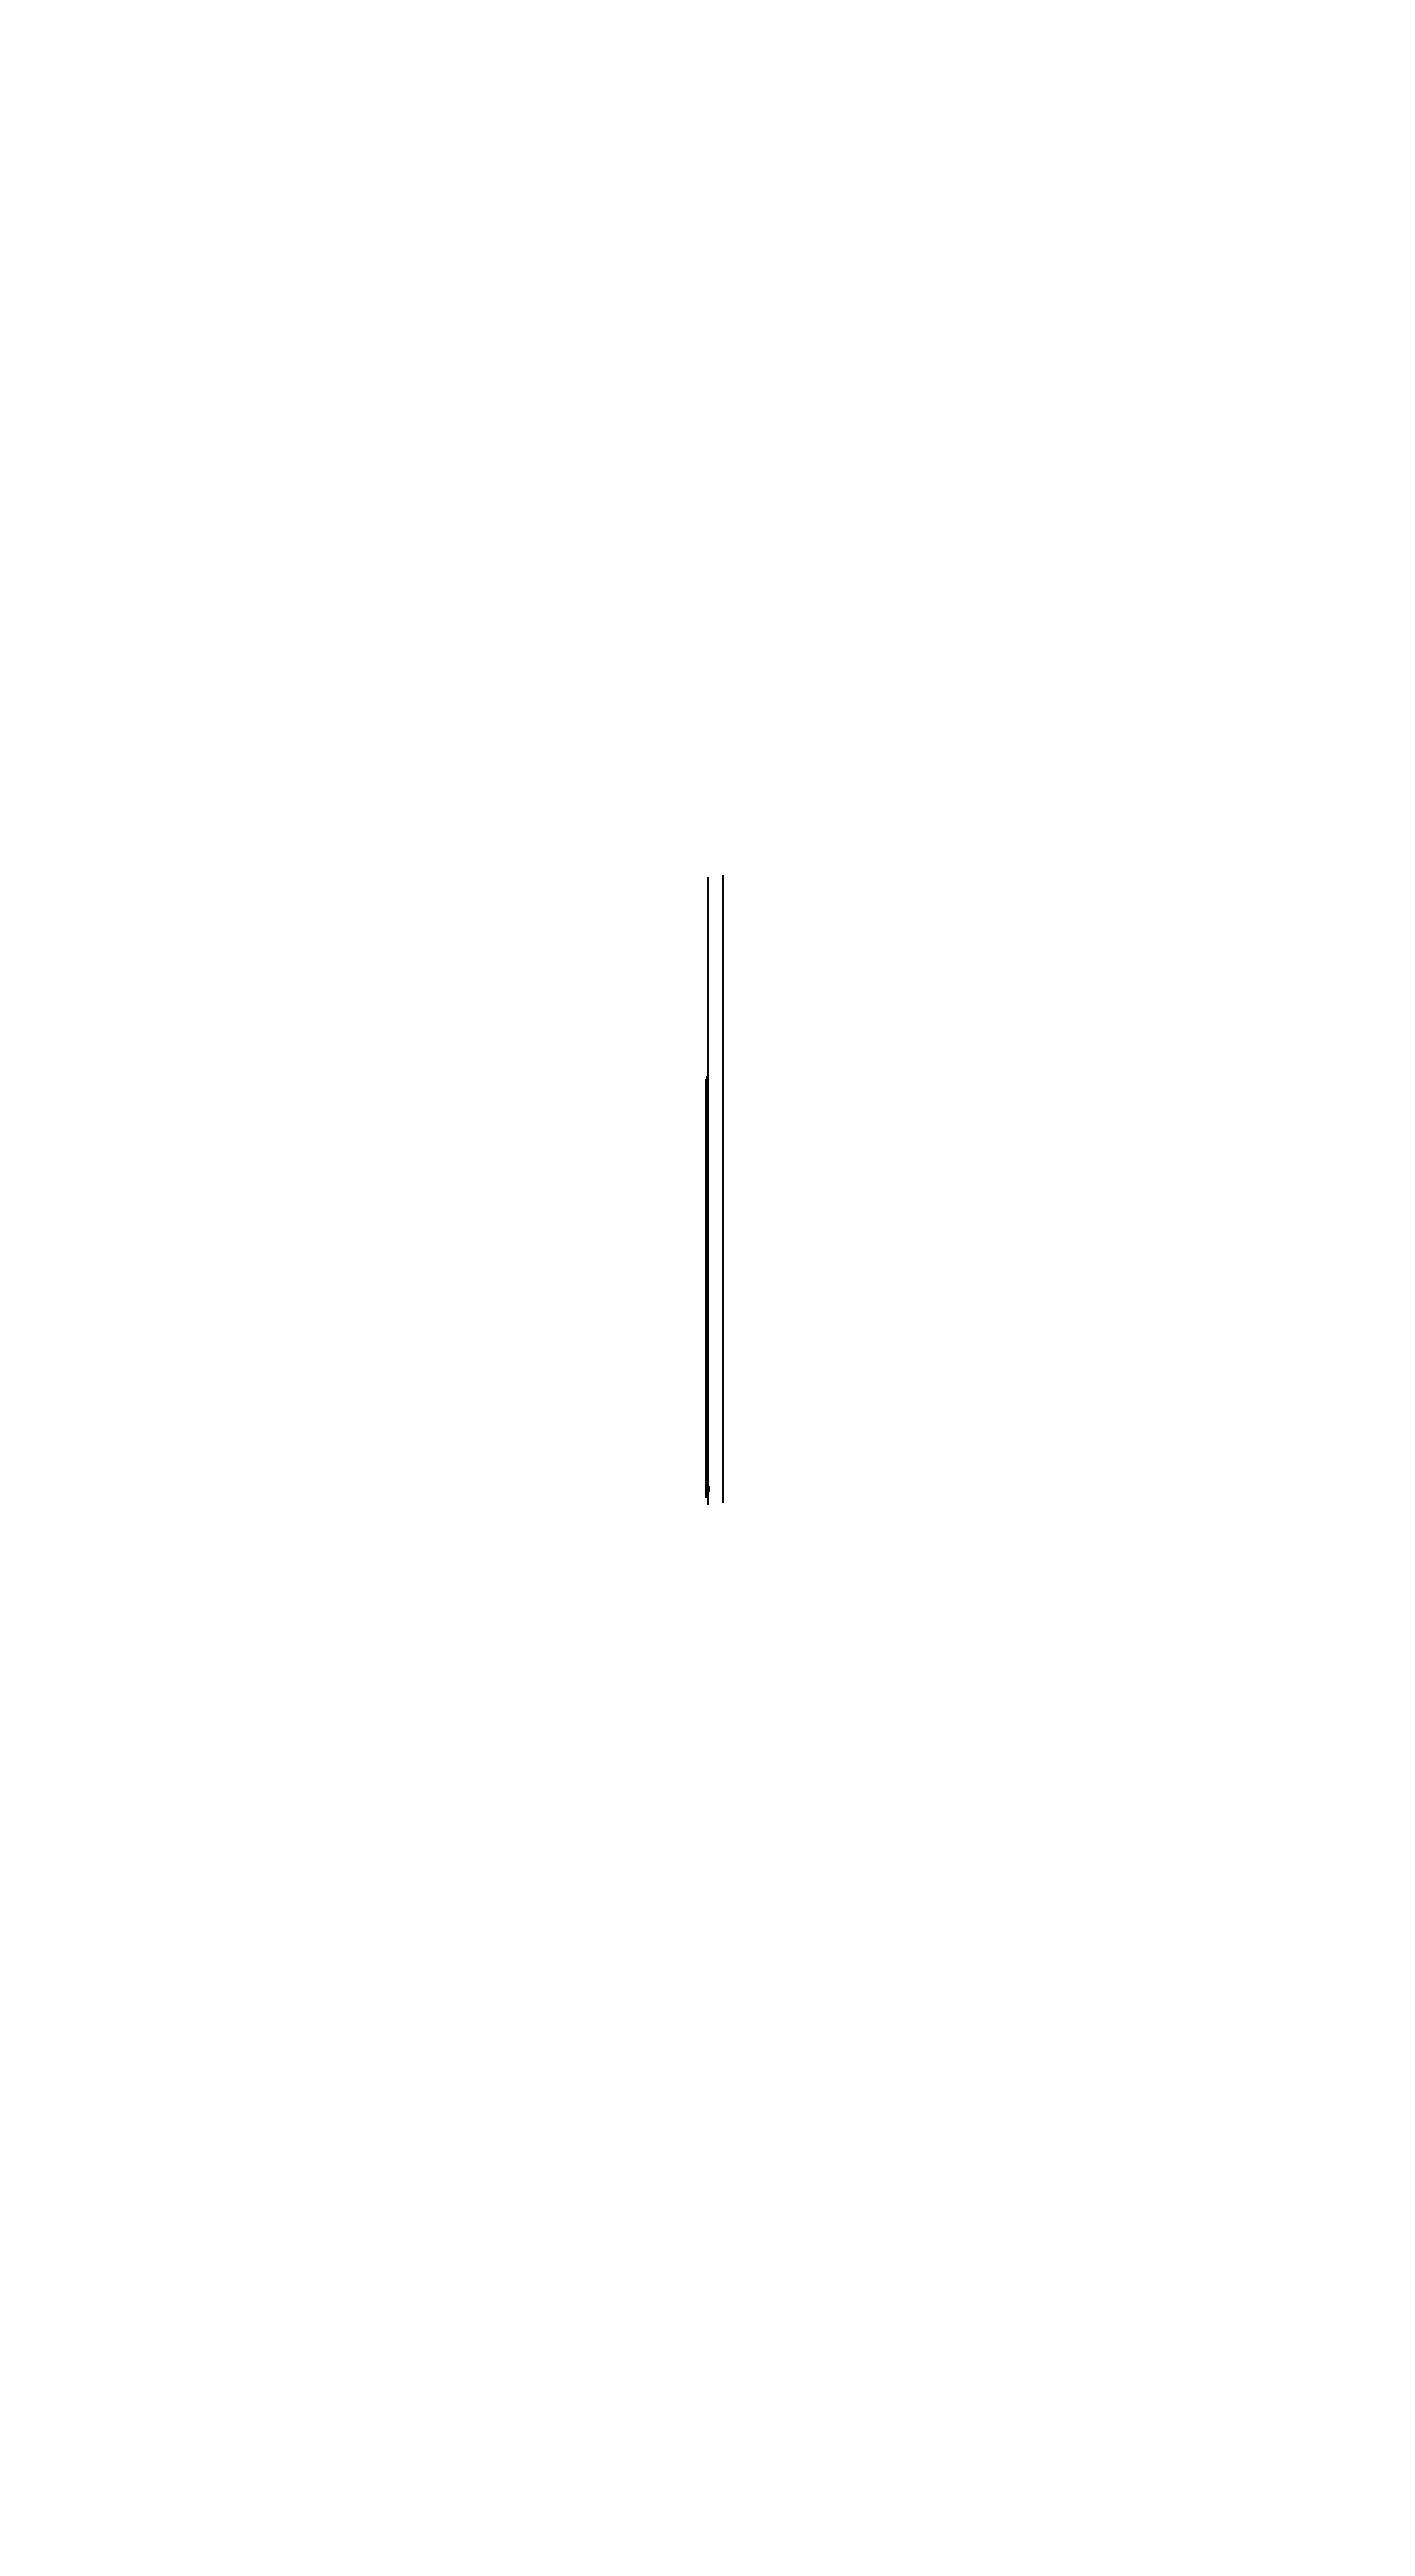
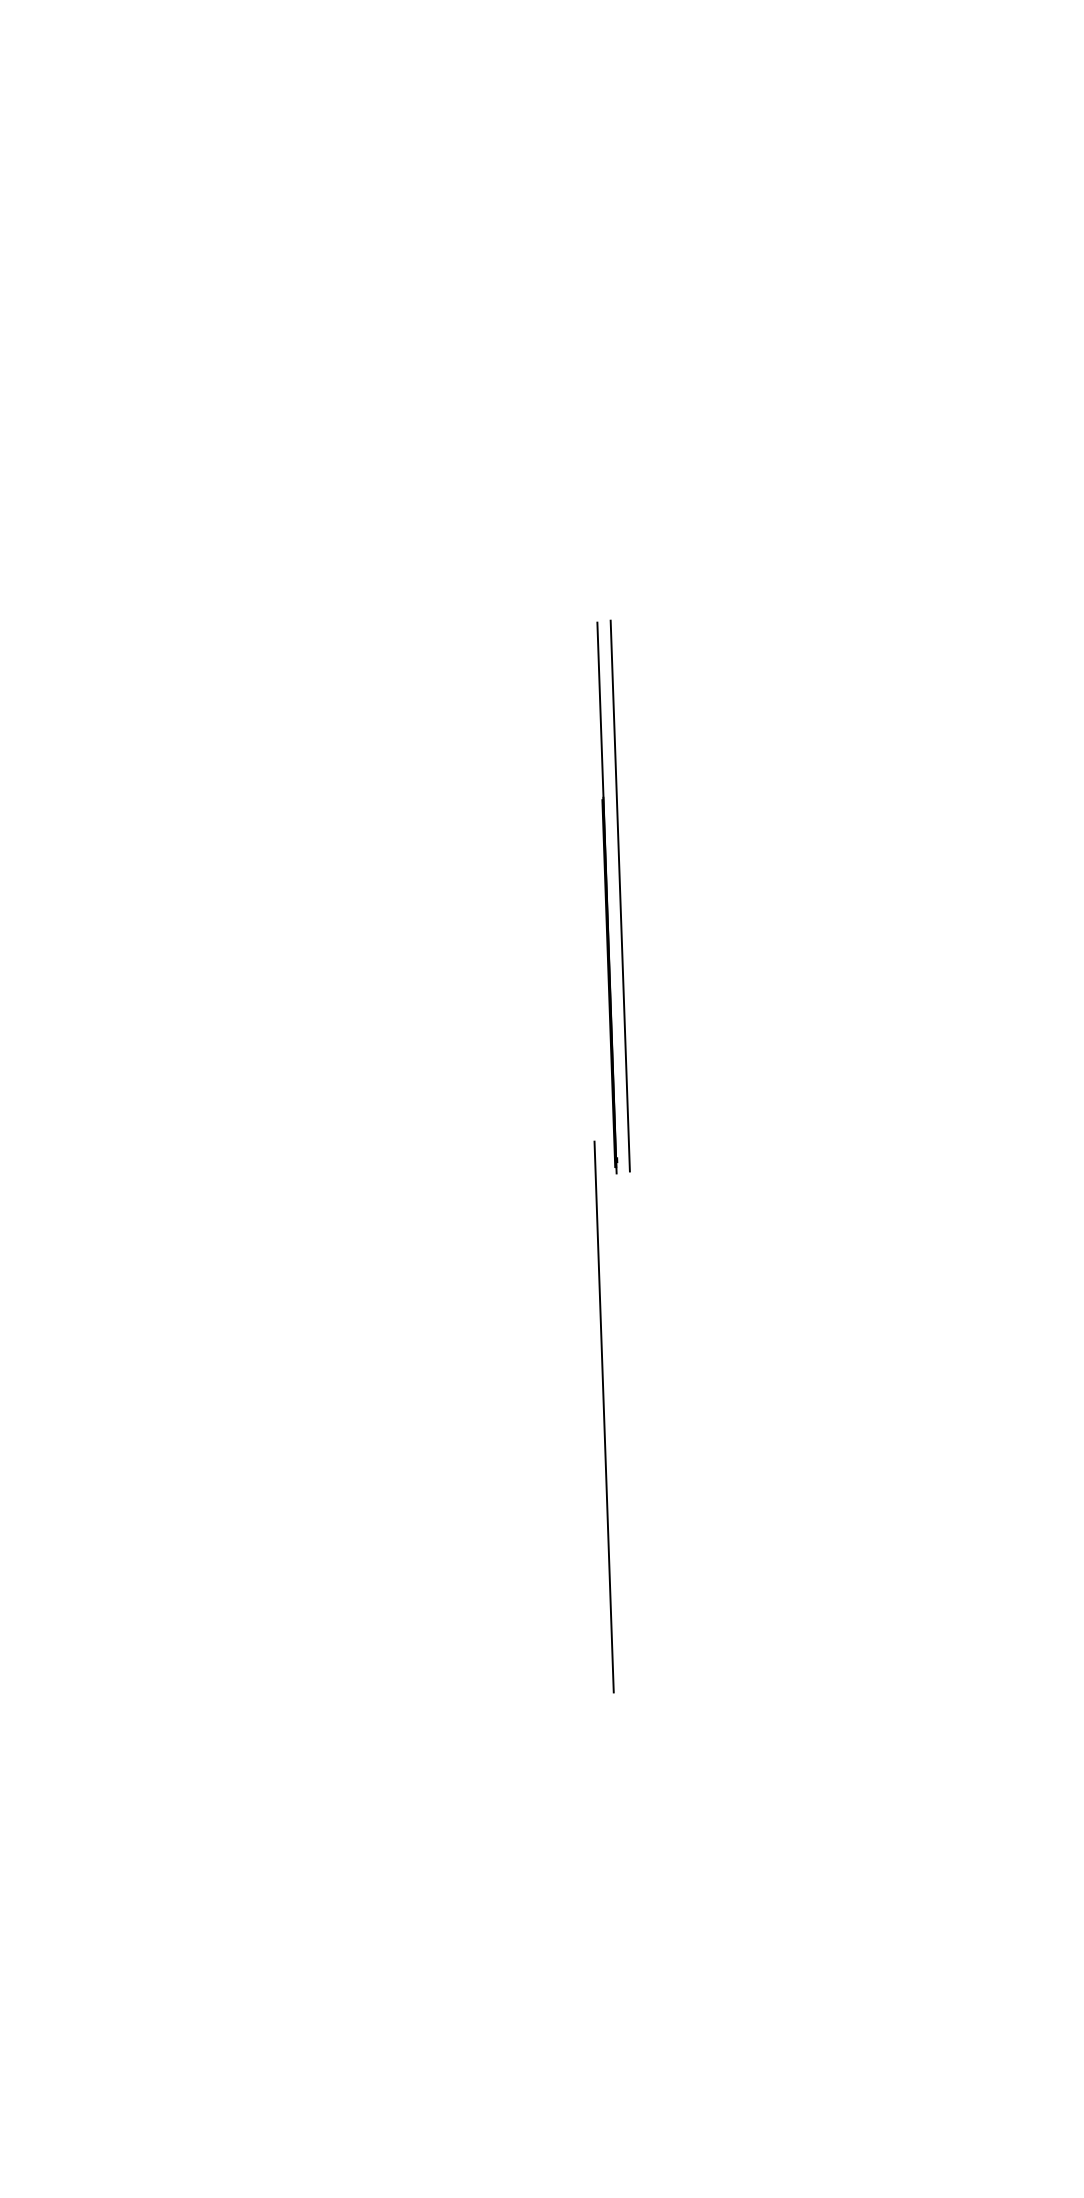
line: (683, 1779) -> (603, 1416), added

